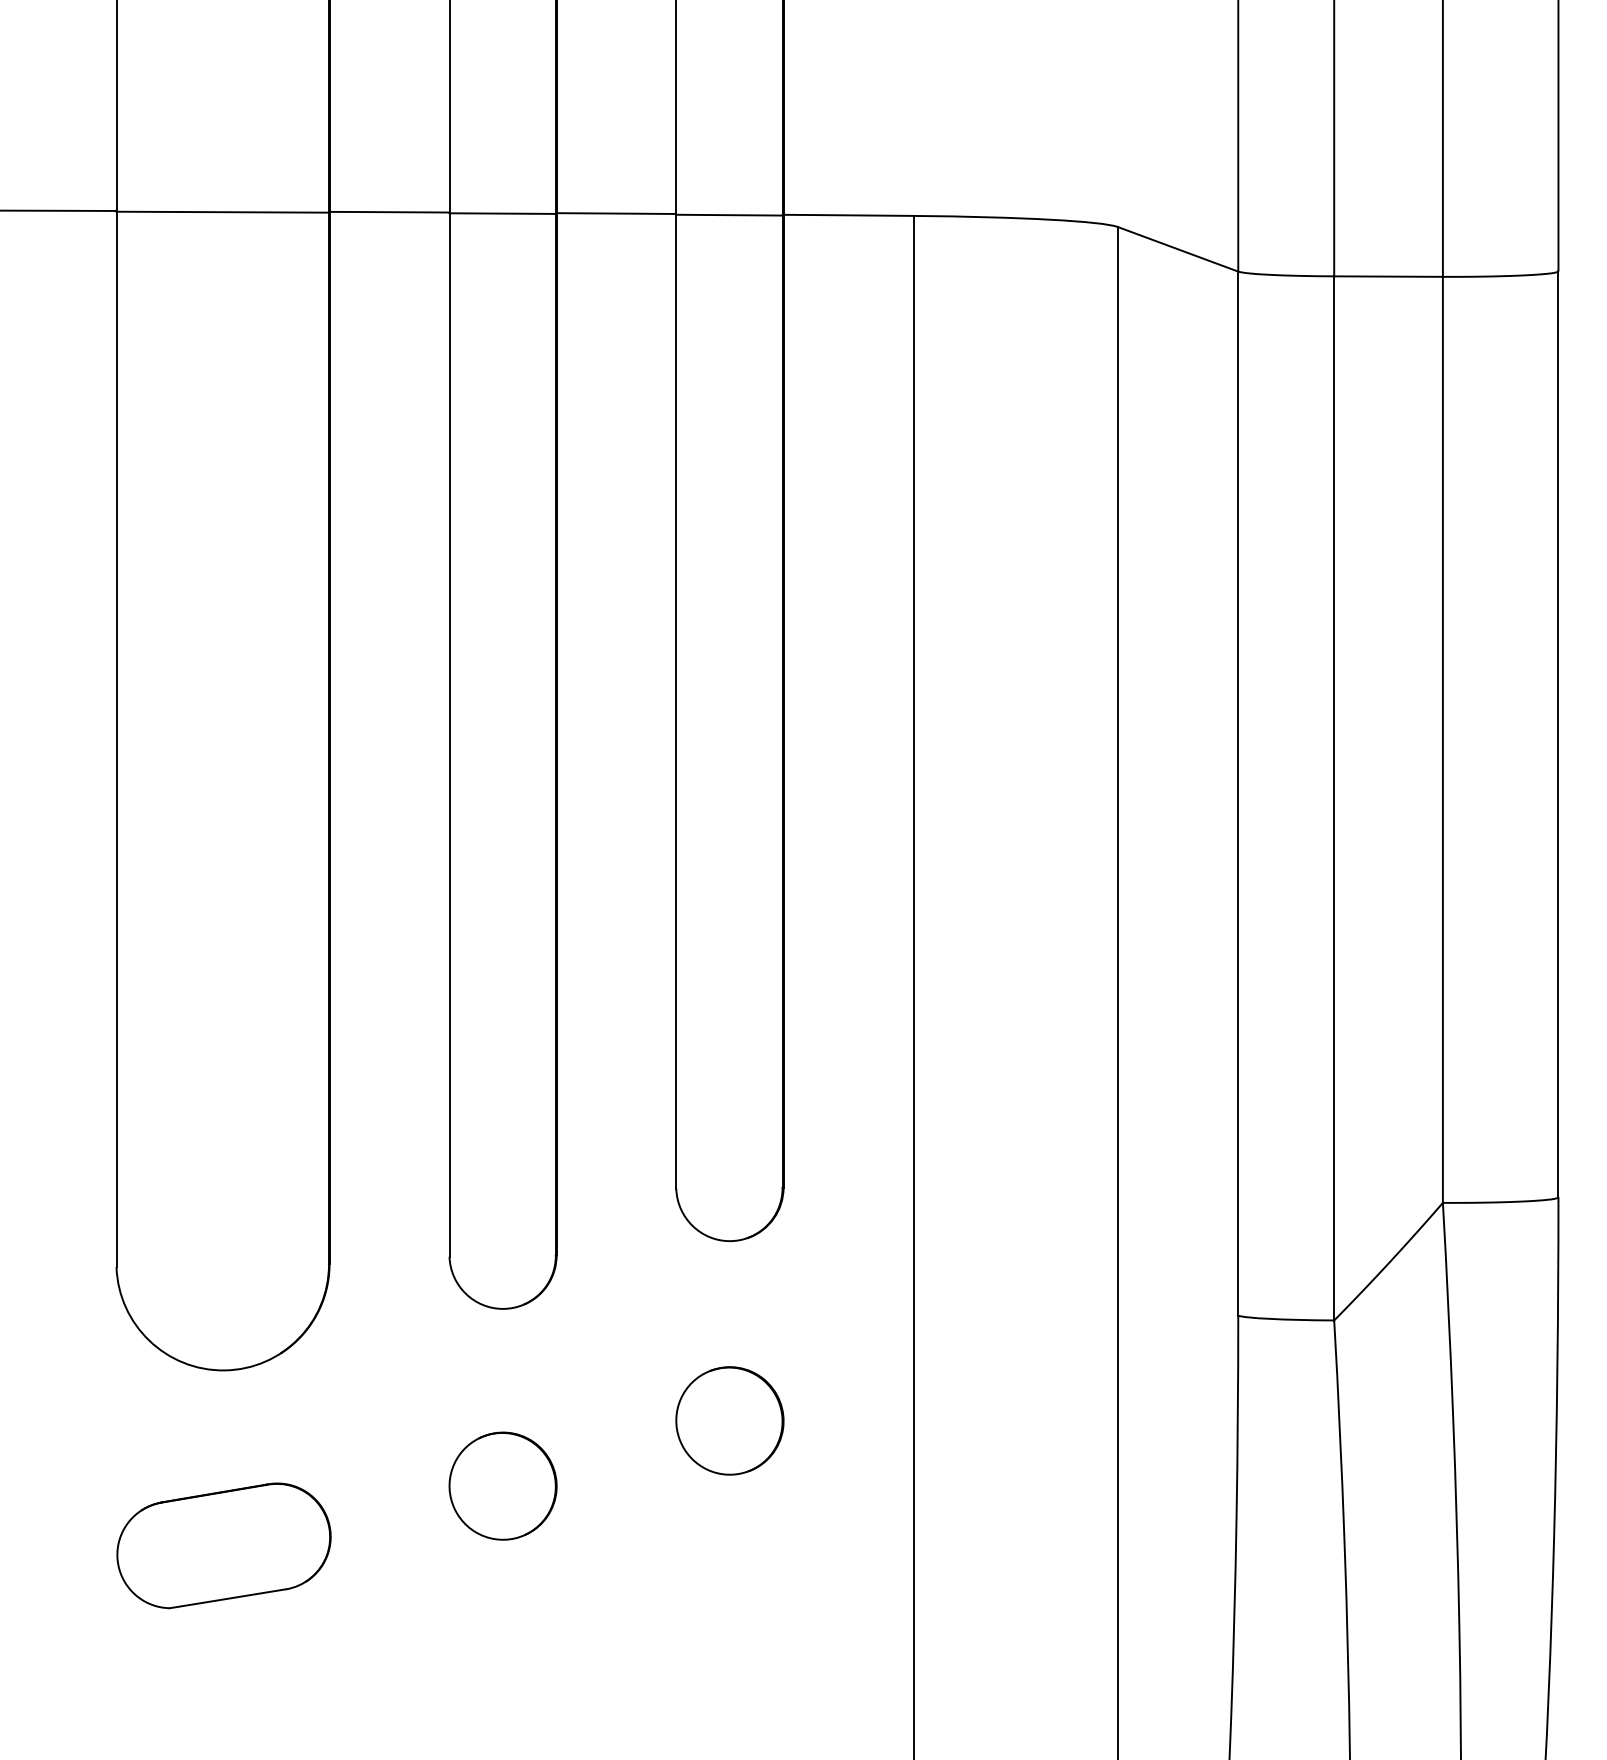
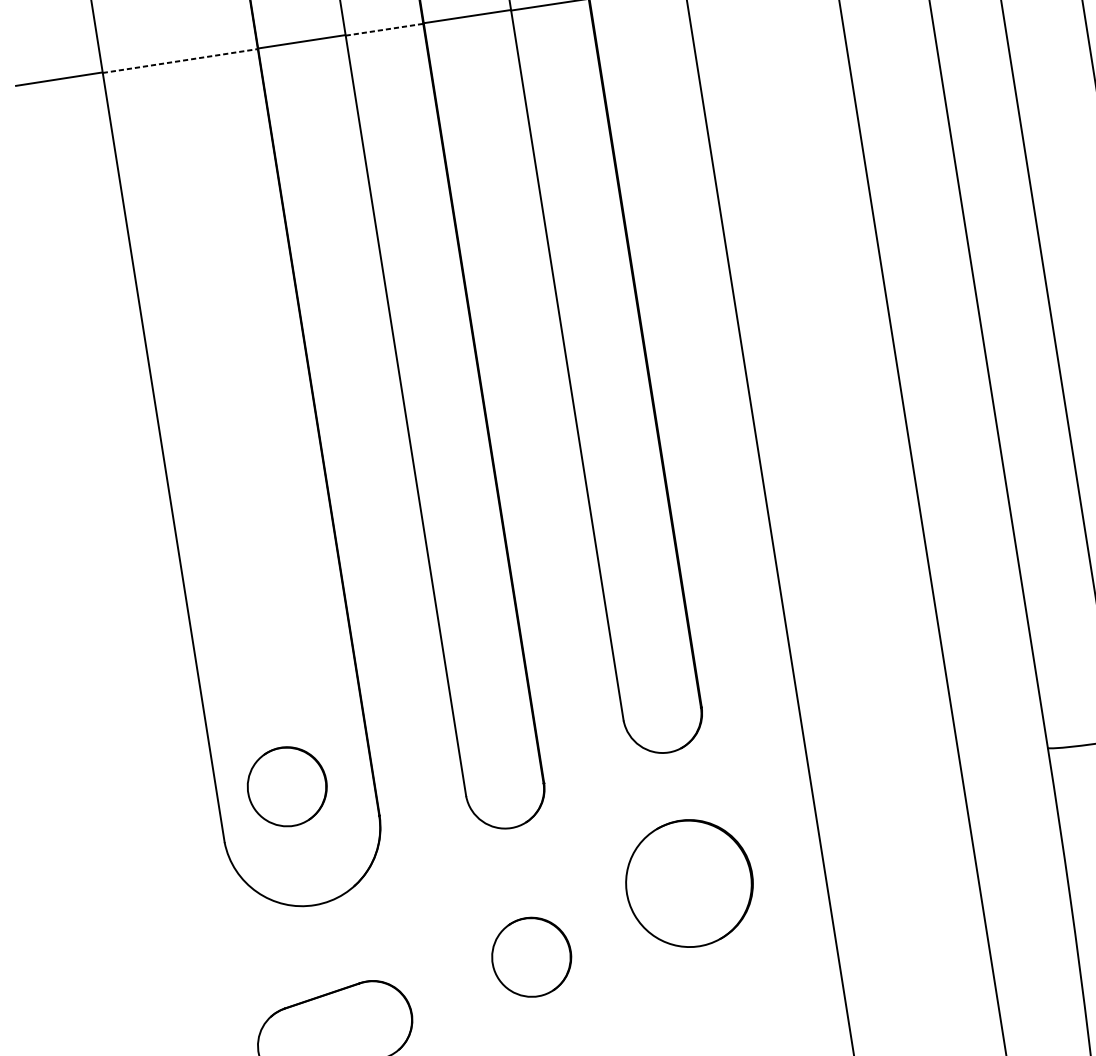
line: (223, 212) -> (180, 61), solid -> dashed
line: (503, 213) -> (385, 29), solid -> dashed
part: (211, 1205) -> (286, 786), added
part: (729, 1420) -> (689, 883), size x1.6

